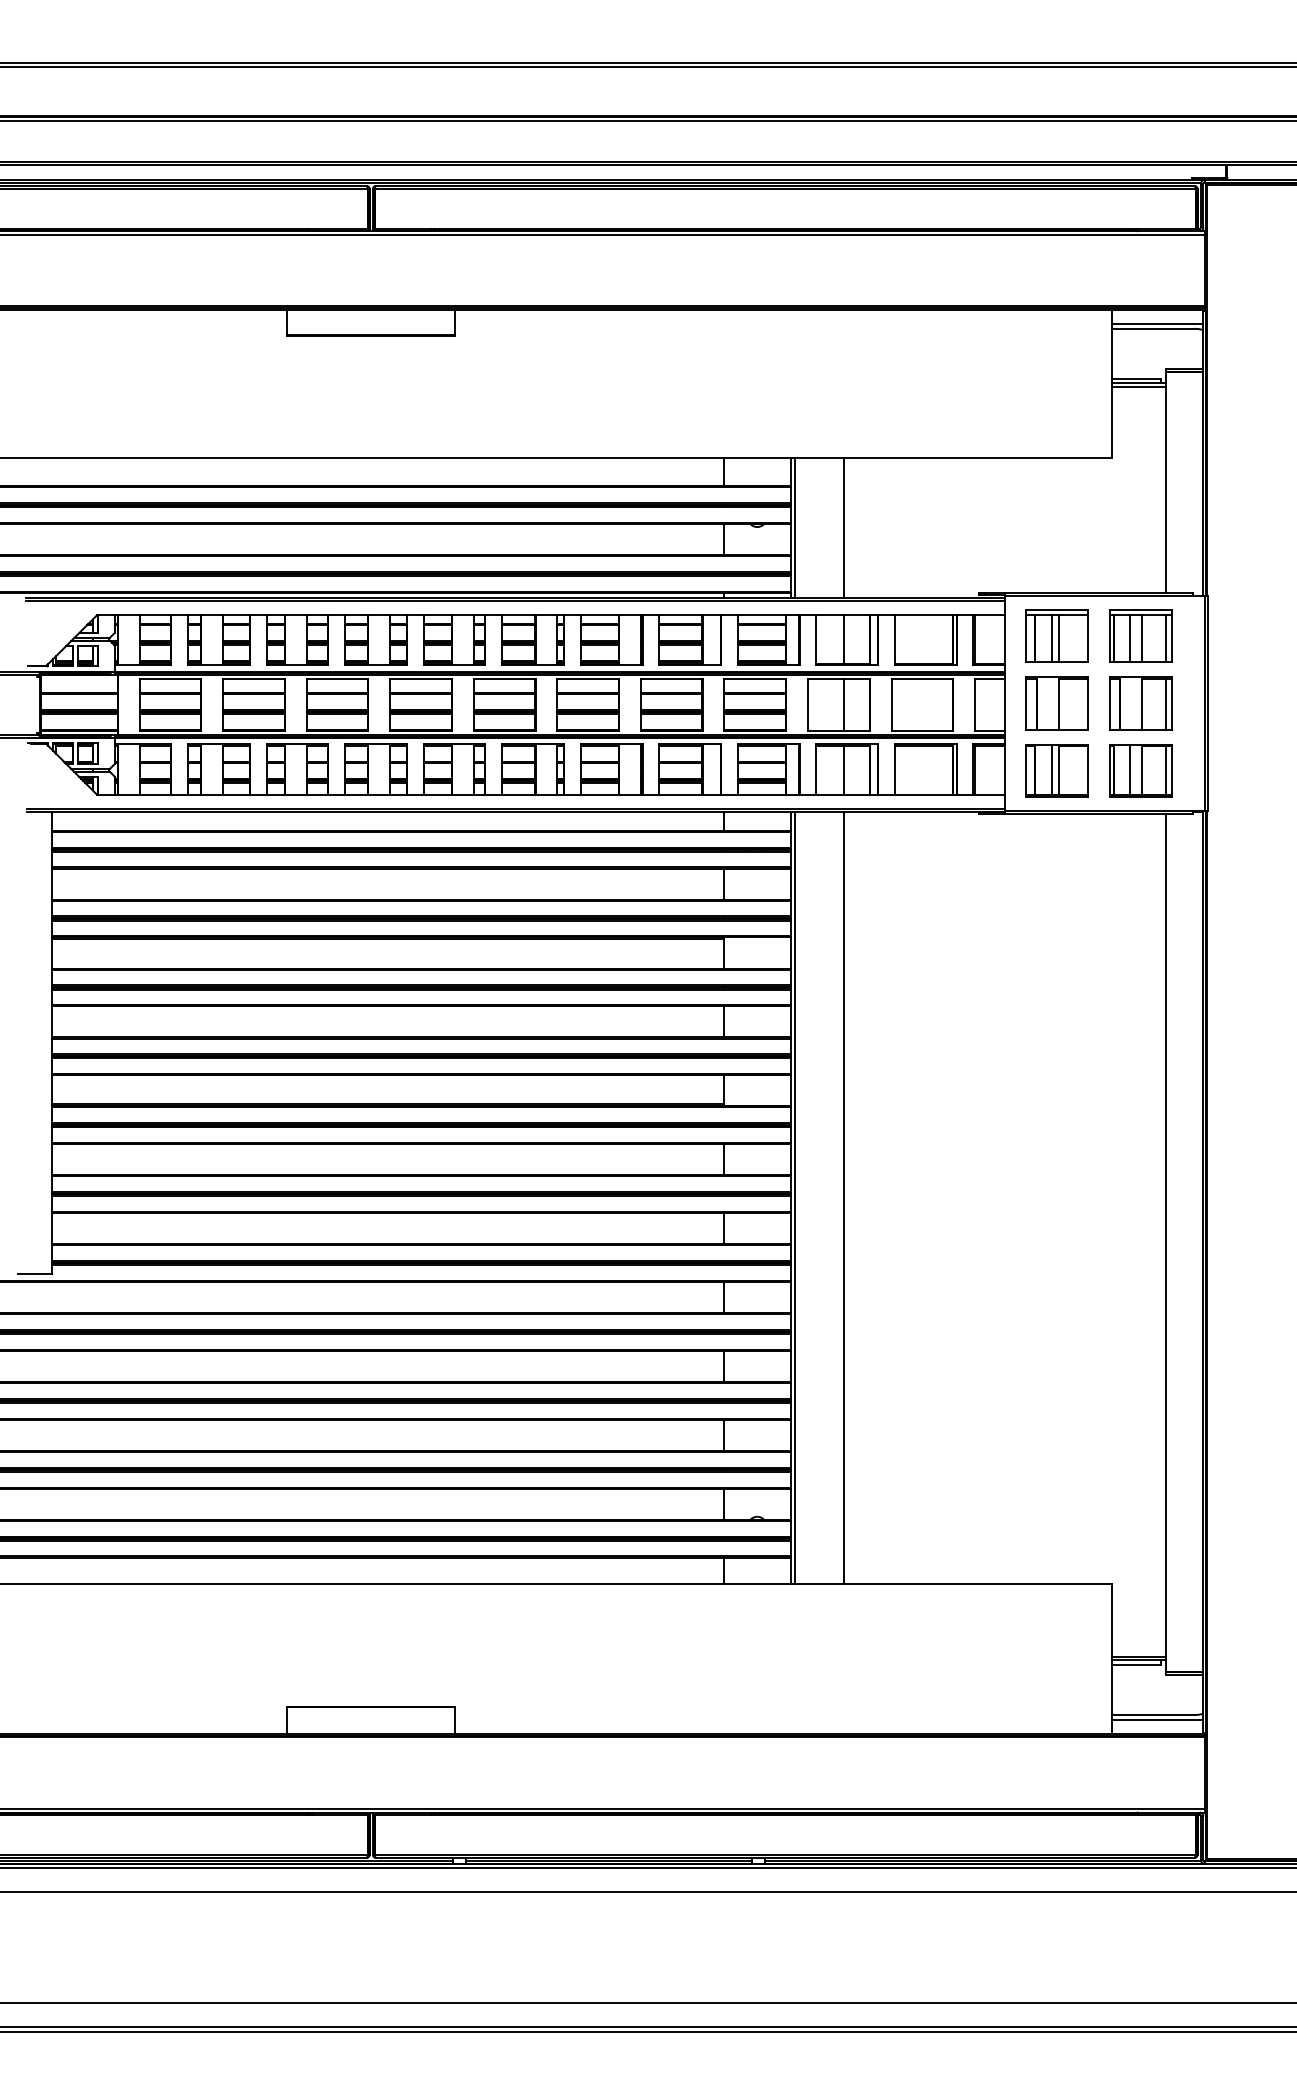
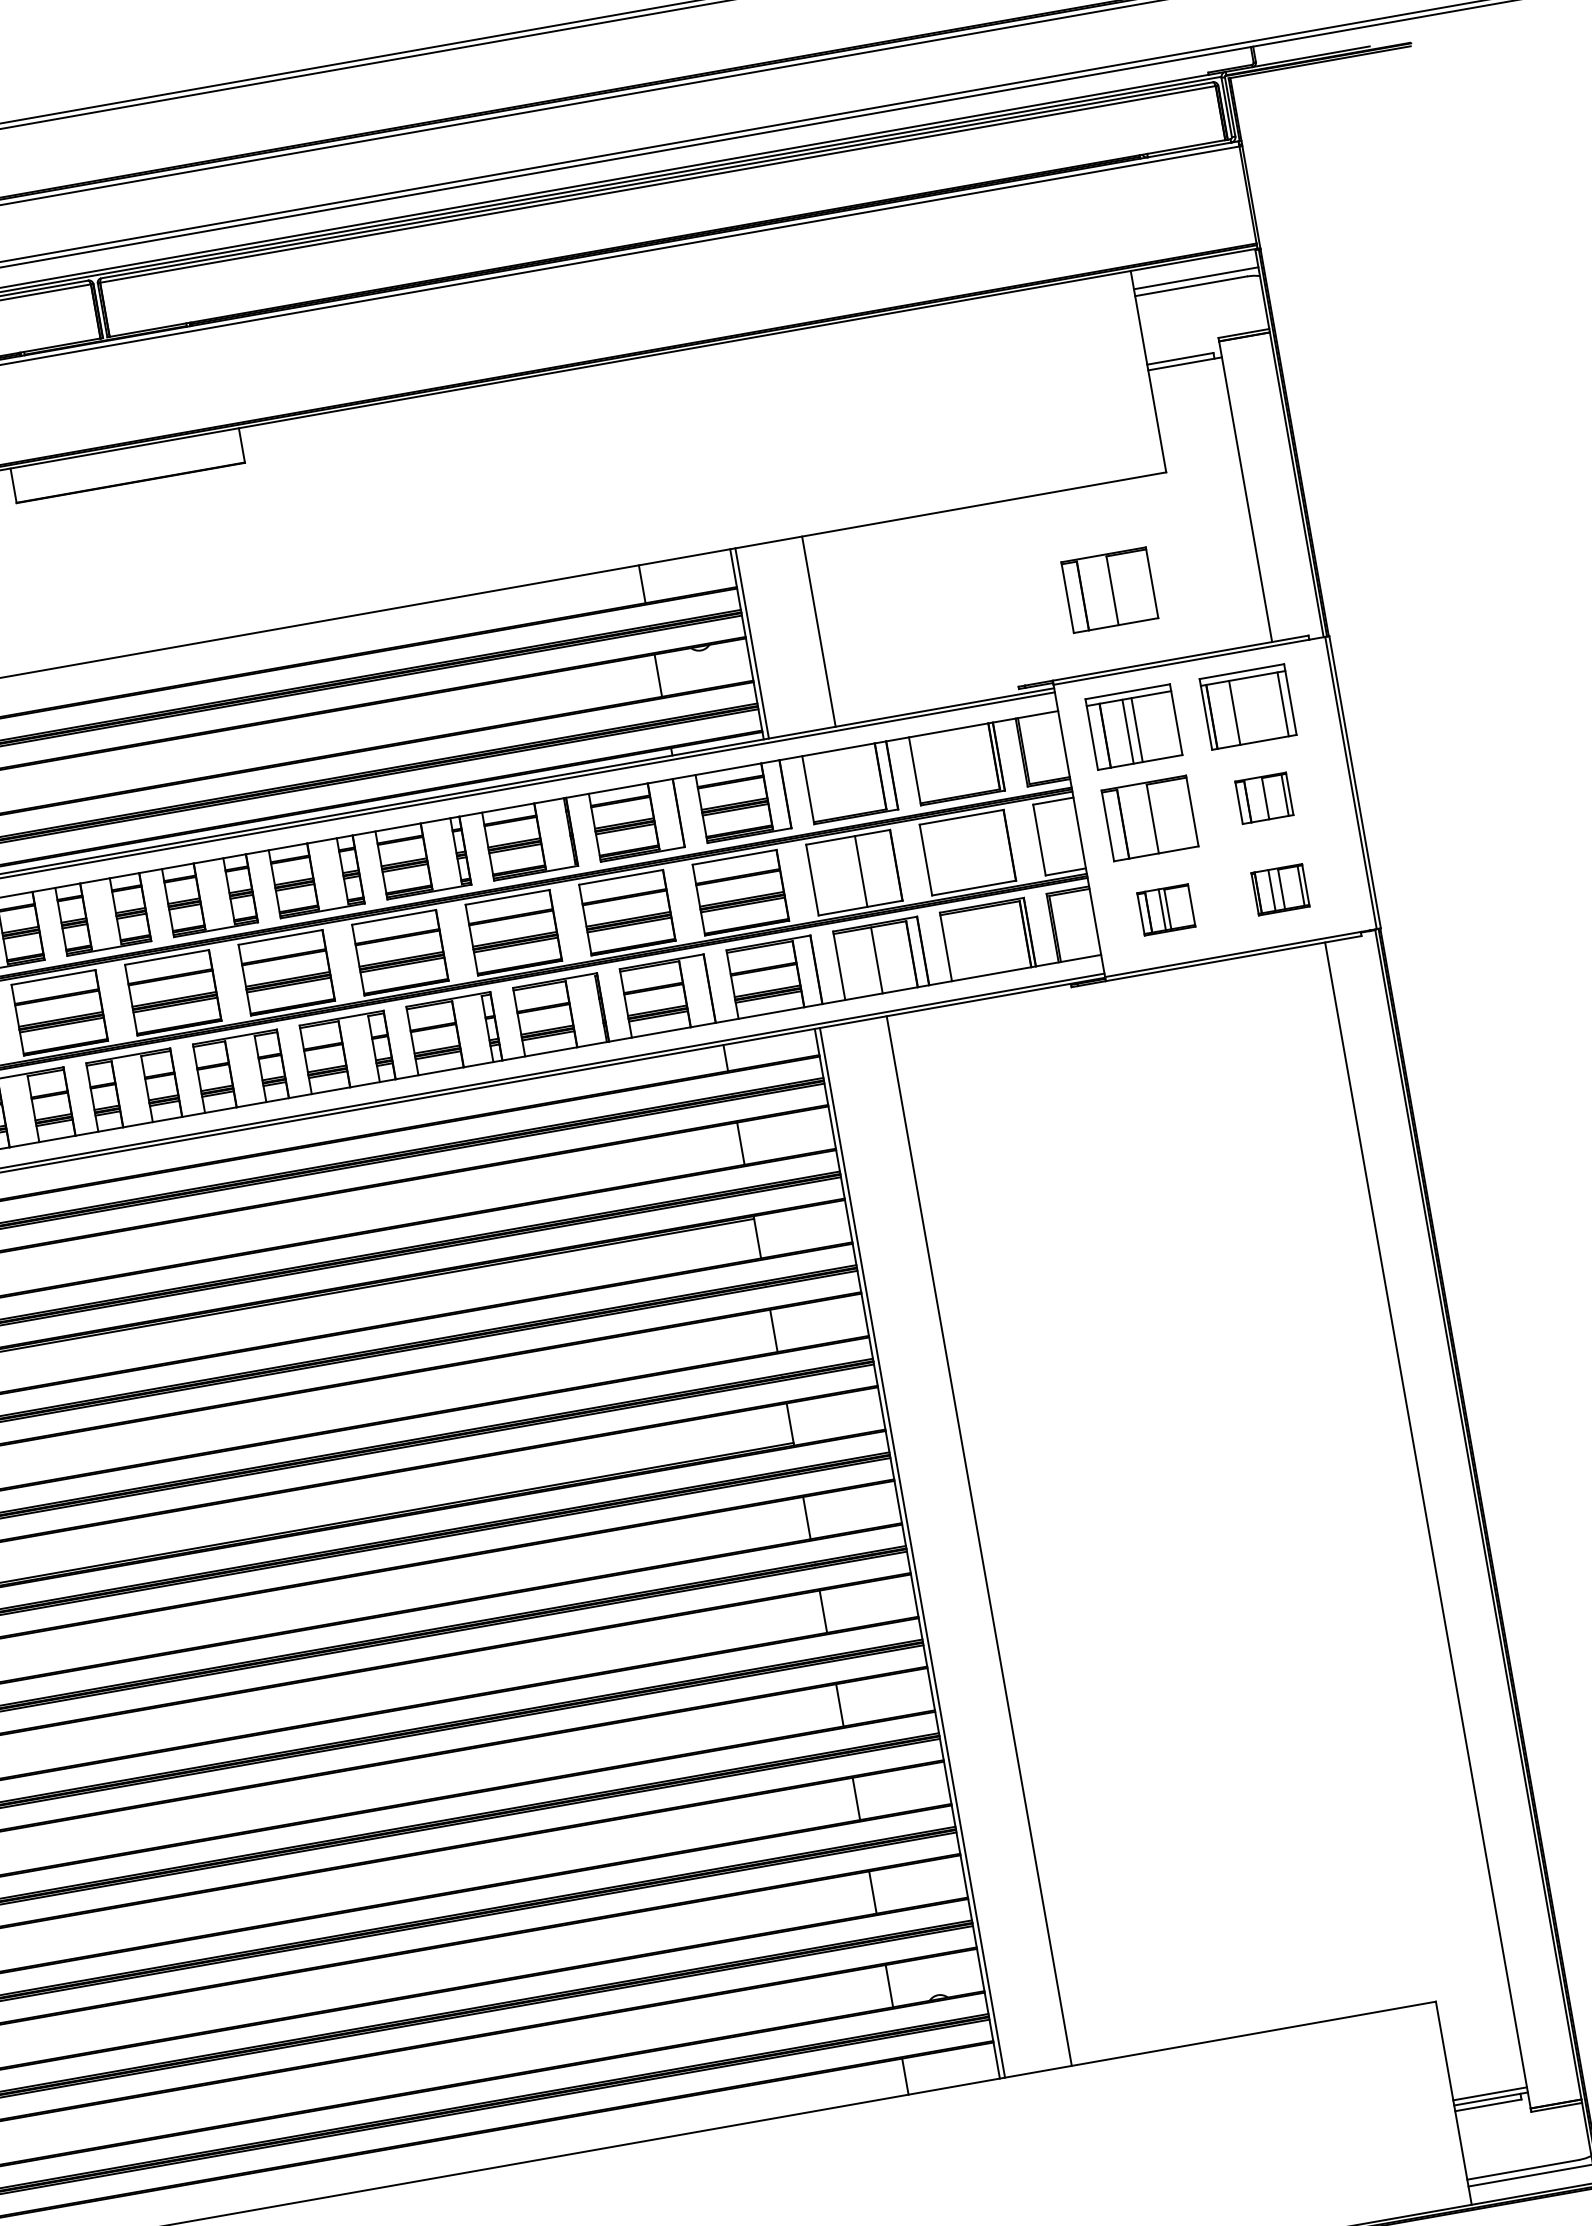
line: (1138, 387) -> (1185, 369), removed
part: (1056, 535) -> (1109, 590), added
line: (1142, 638) -> (1251, 709), removed
line: (843, 639) -> (845, 782), removed
part: (1140, 703) -> (1263, 798), size x0.6
part: (1056, 770) -> (1165, 909), size x0.6
part: (1140, 770) -> (1279, 889), size x0.6

